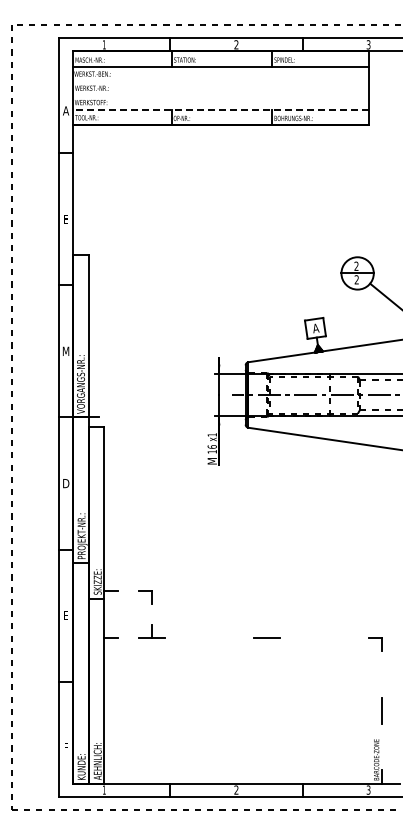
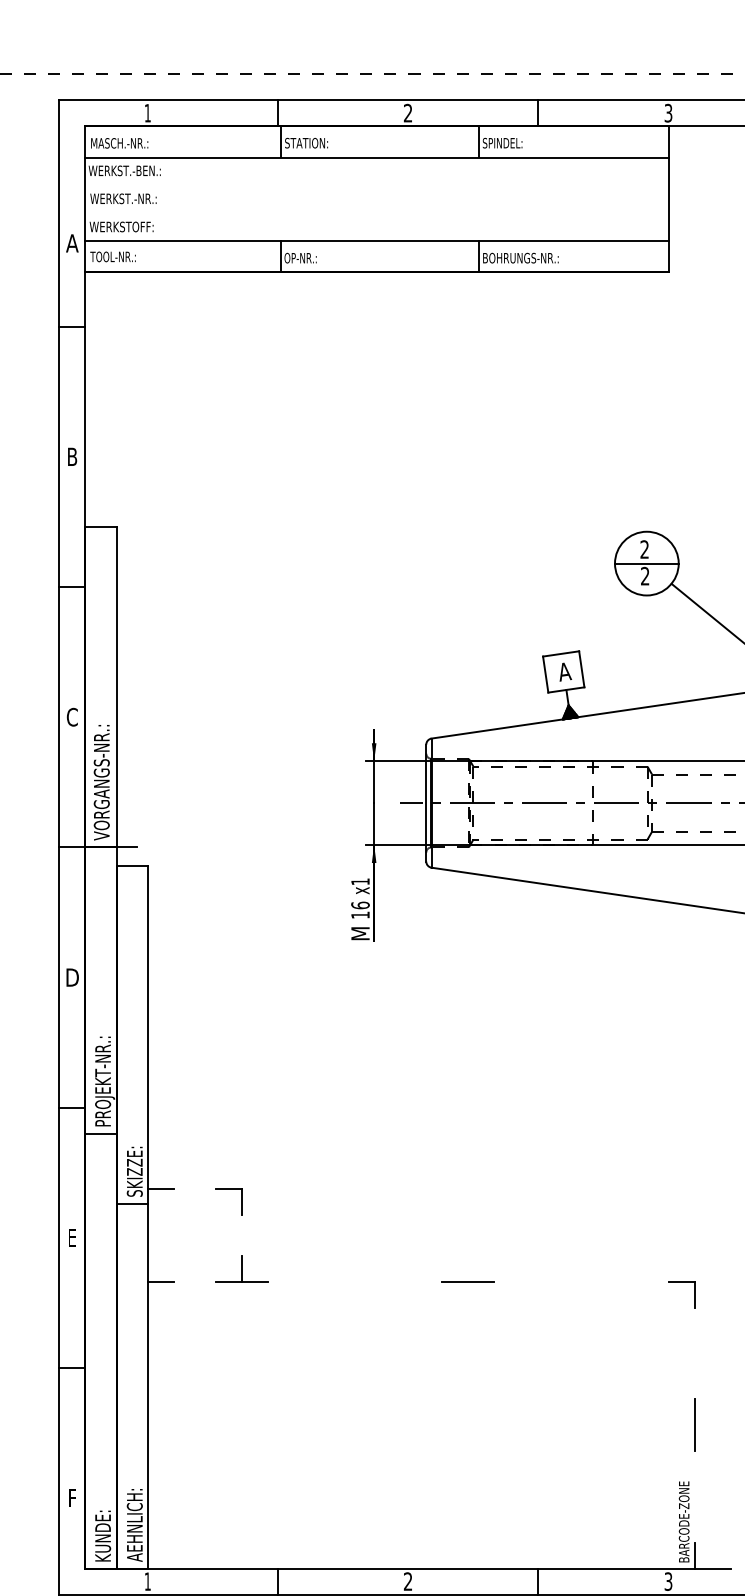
line: (220, 109) -> (376, 240), dashed -> solid
text: (65, 218) -> (71, 455), E -> B
text: (65, 351) -> (71, 717), M -> C

